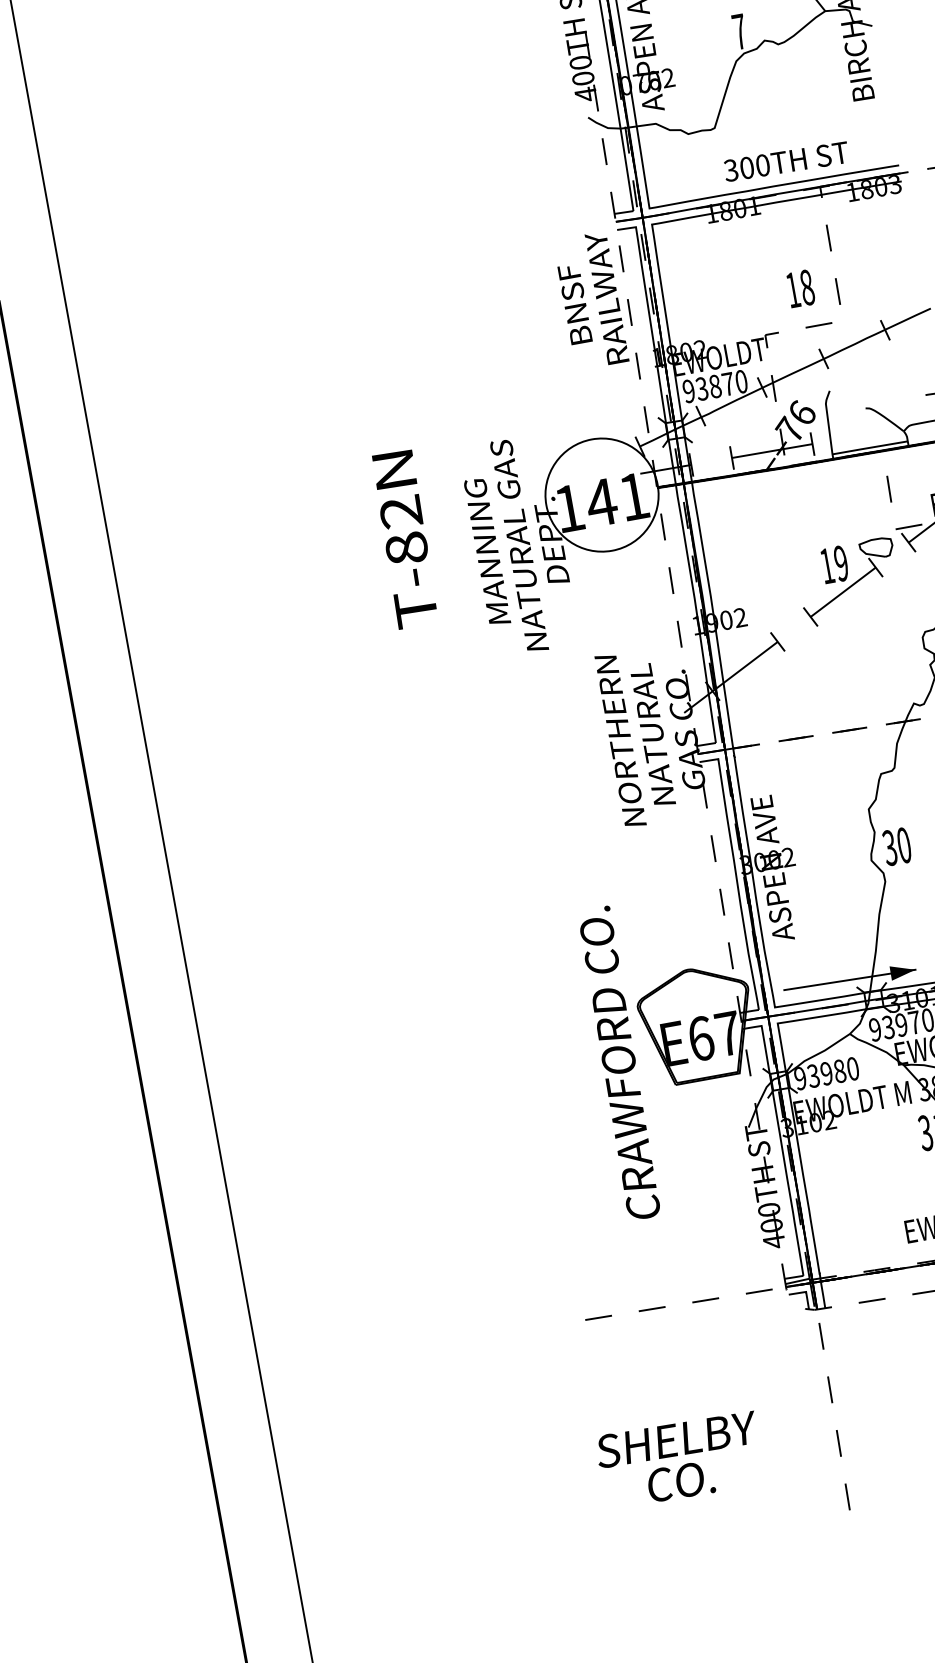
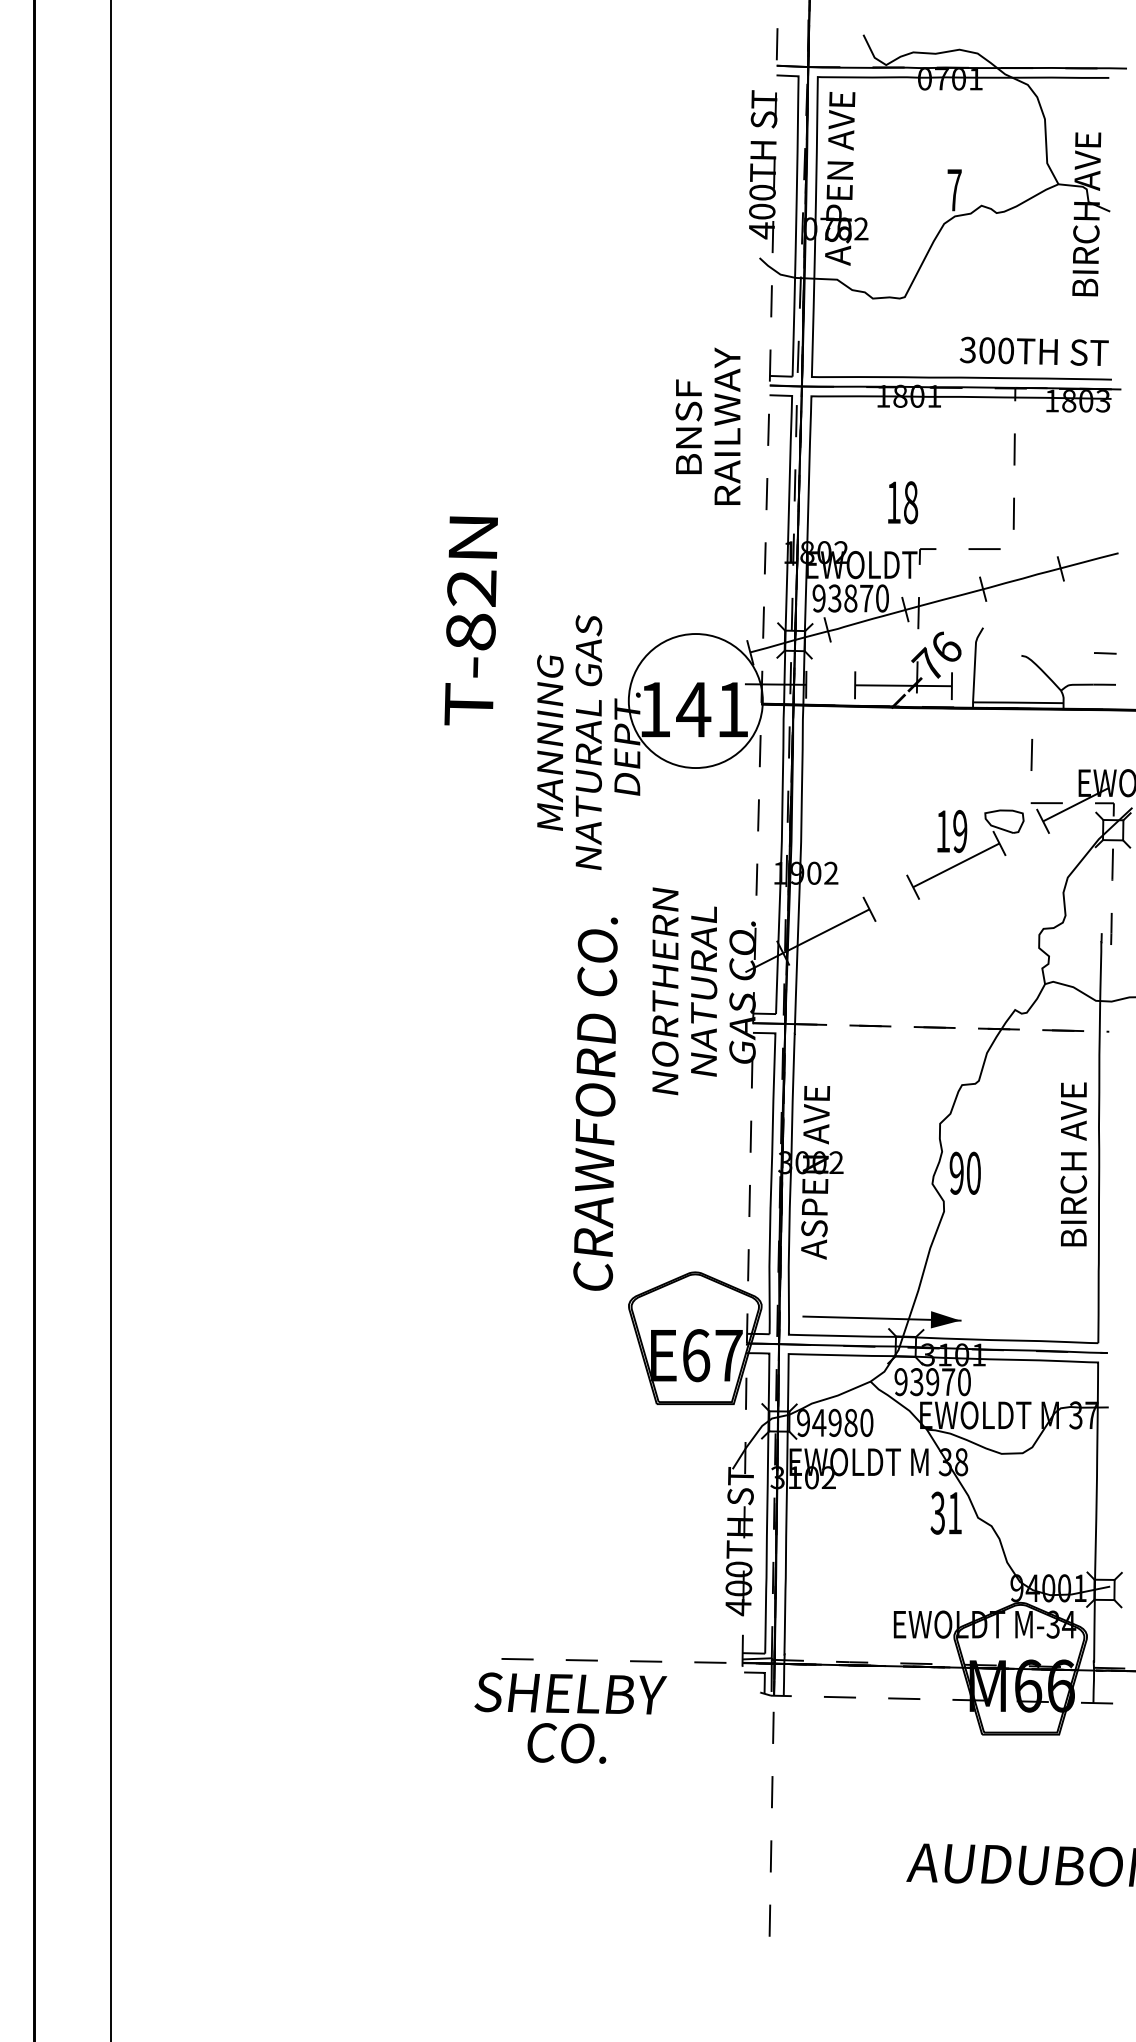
text: (785, 160) -> (1033, 350), moved
text: (801, 288) -> (903, 502), moved
text: (590, 300) -> (707, 425), moved
text: (404, 539) -> (470, 620), moved
text: (889, 847) -> (956, 1172), 30 -> 90
text: (619, 1062) -> (595, 1103), moved
text: (813, 1075) -> (819, 1422), 93980 -> 94980
text: (680, 1459) -> (570, 1717), moved

